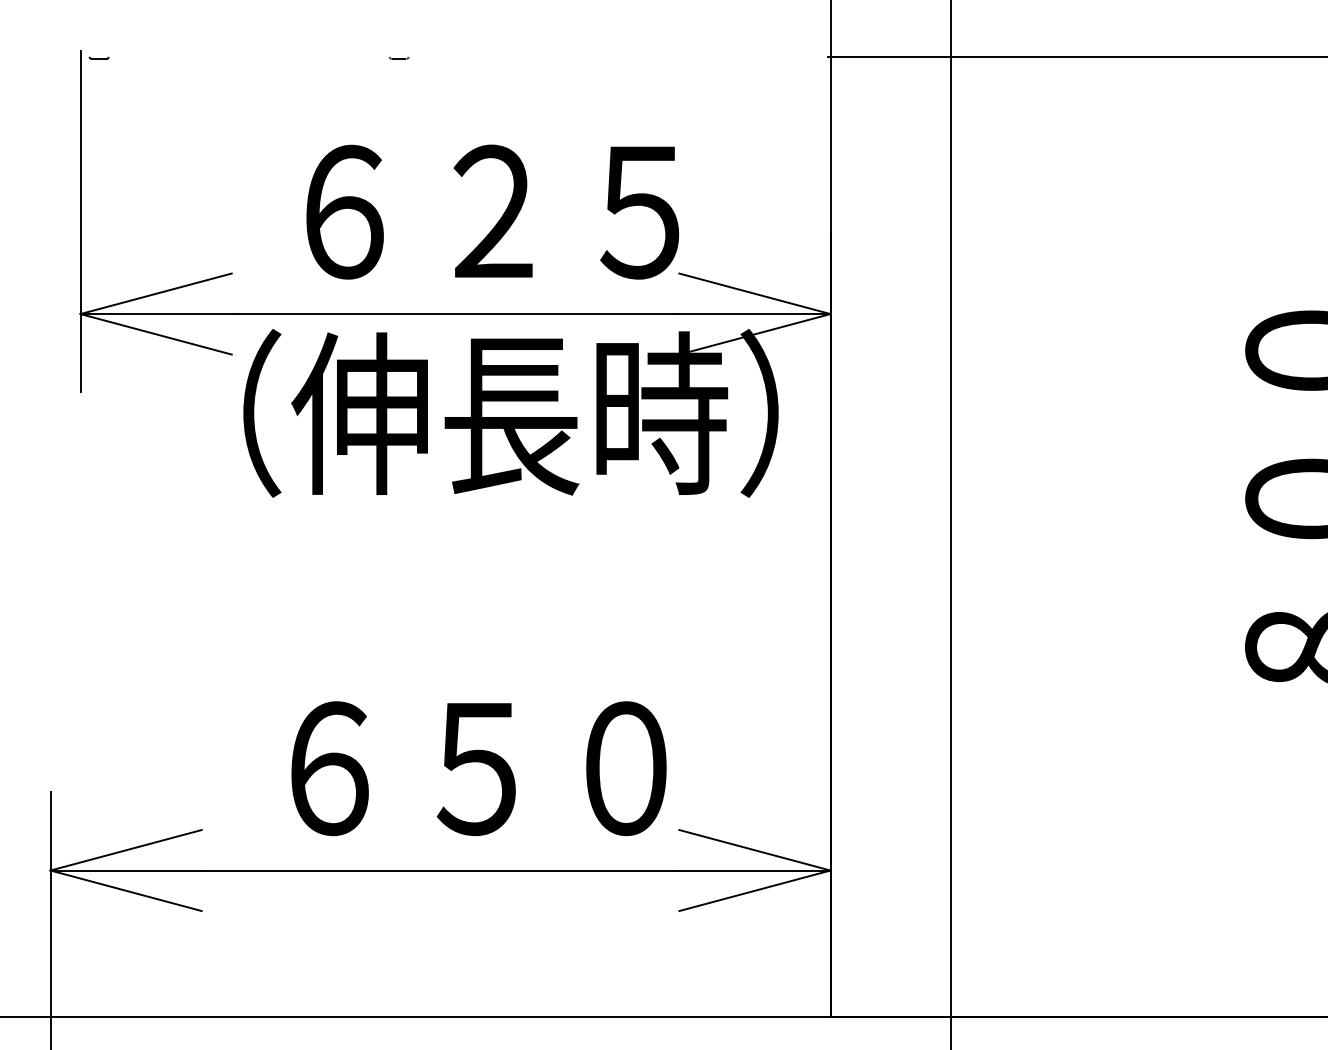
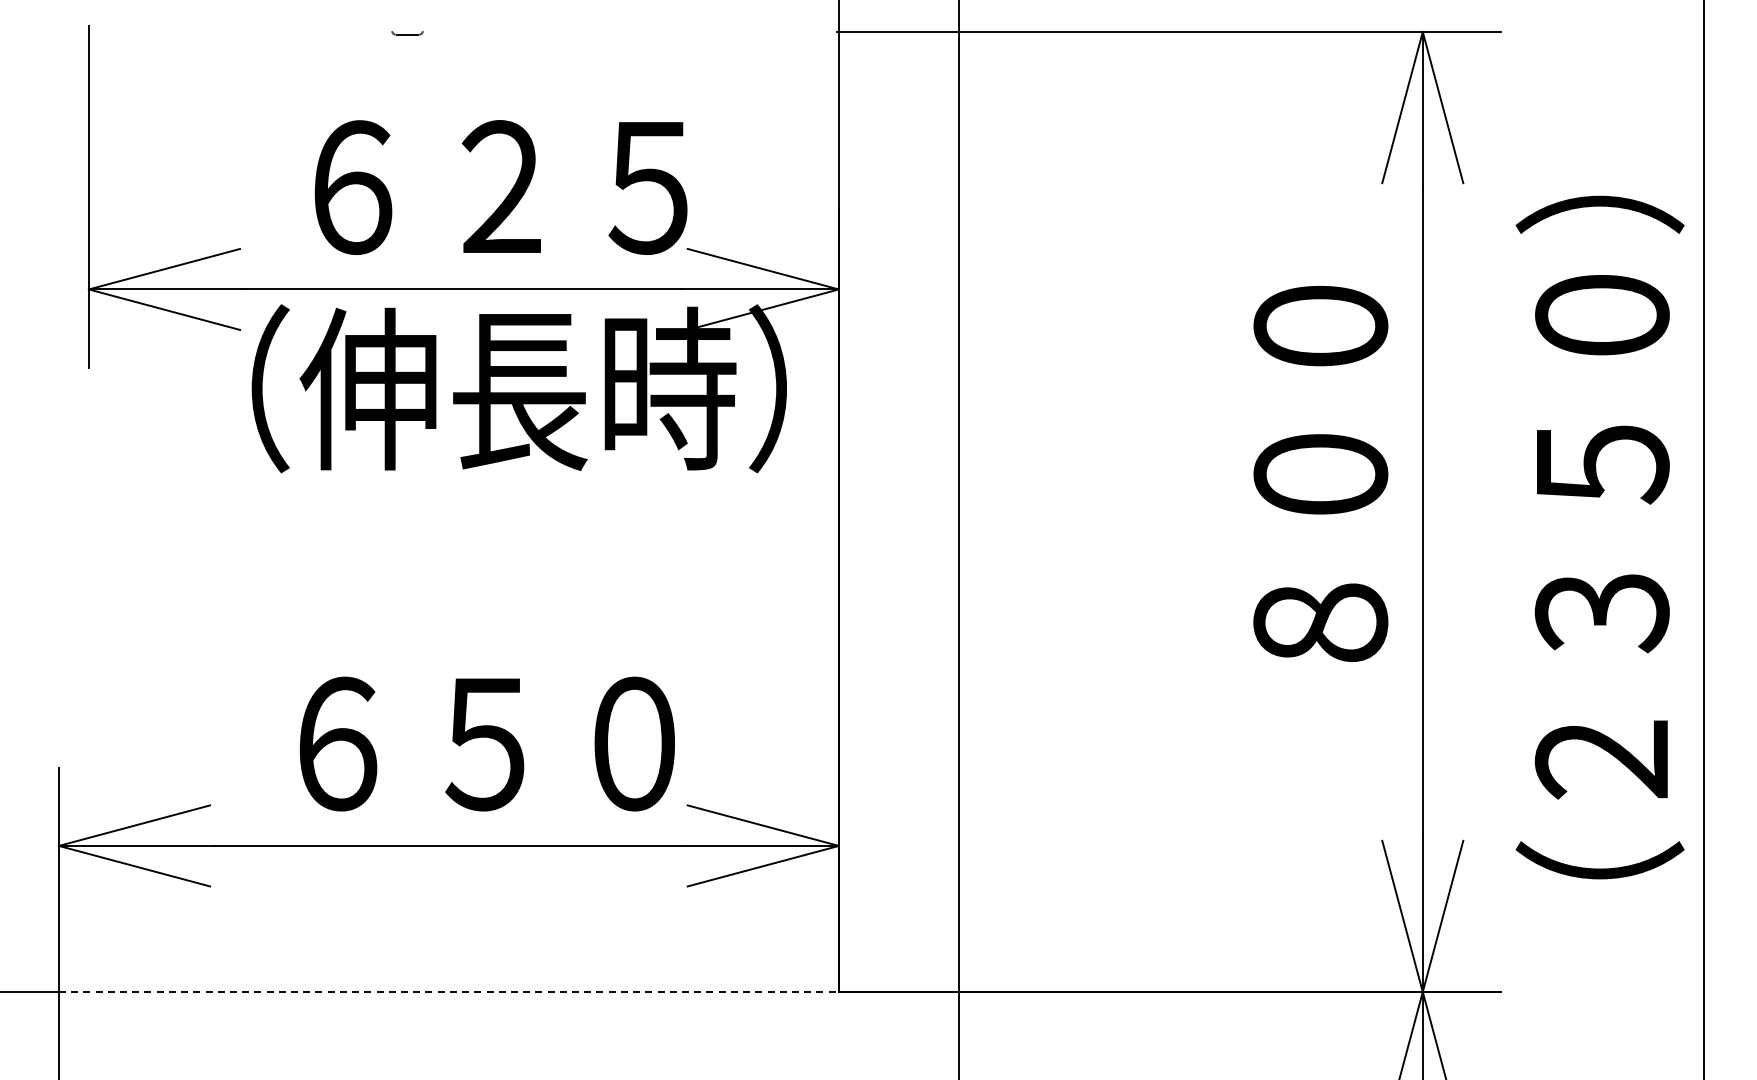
part: (99, 58) -> (107, 33), removed
part: (399, 58) -> (407, 33), size x1.6
line: (440, 1017) -> (448, 992), solid -> dashed

